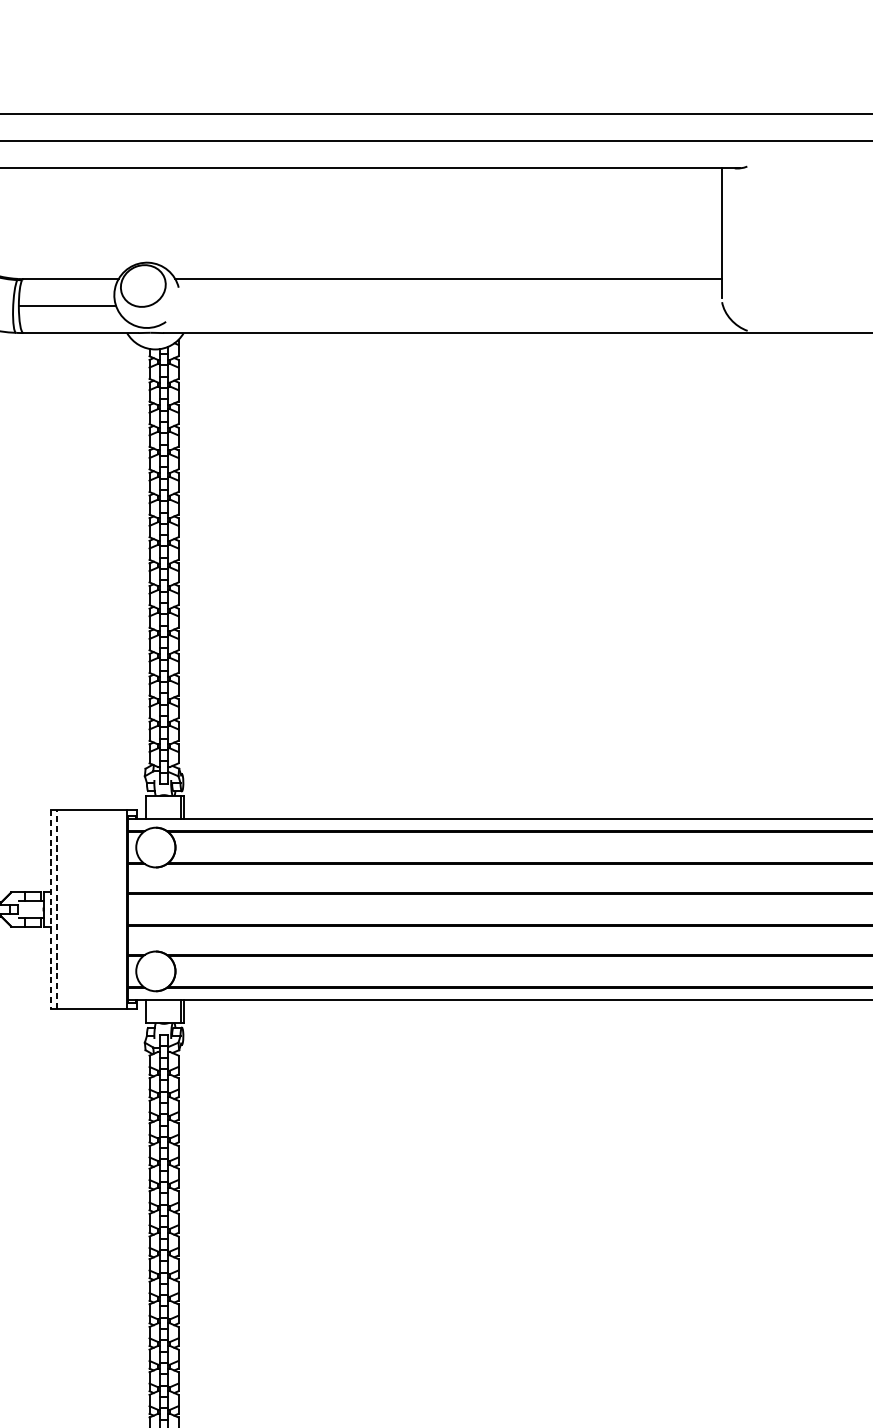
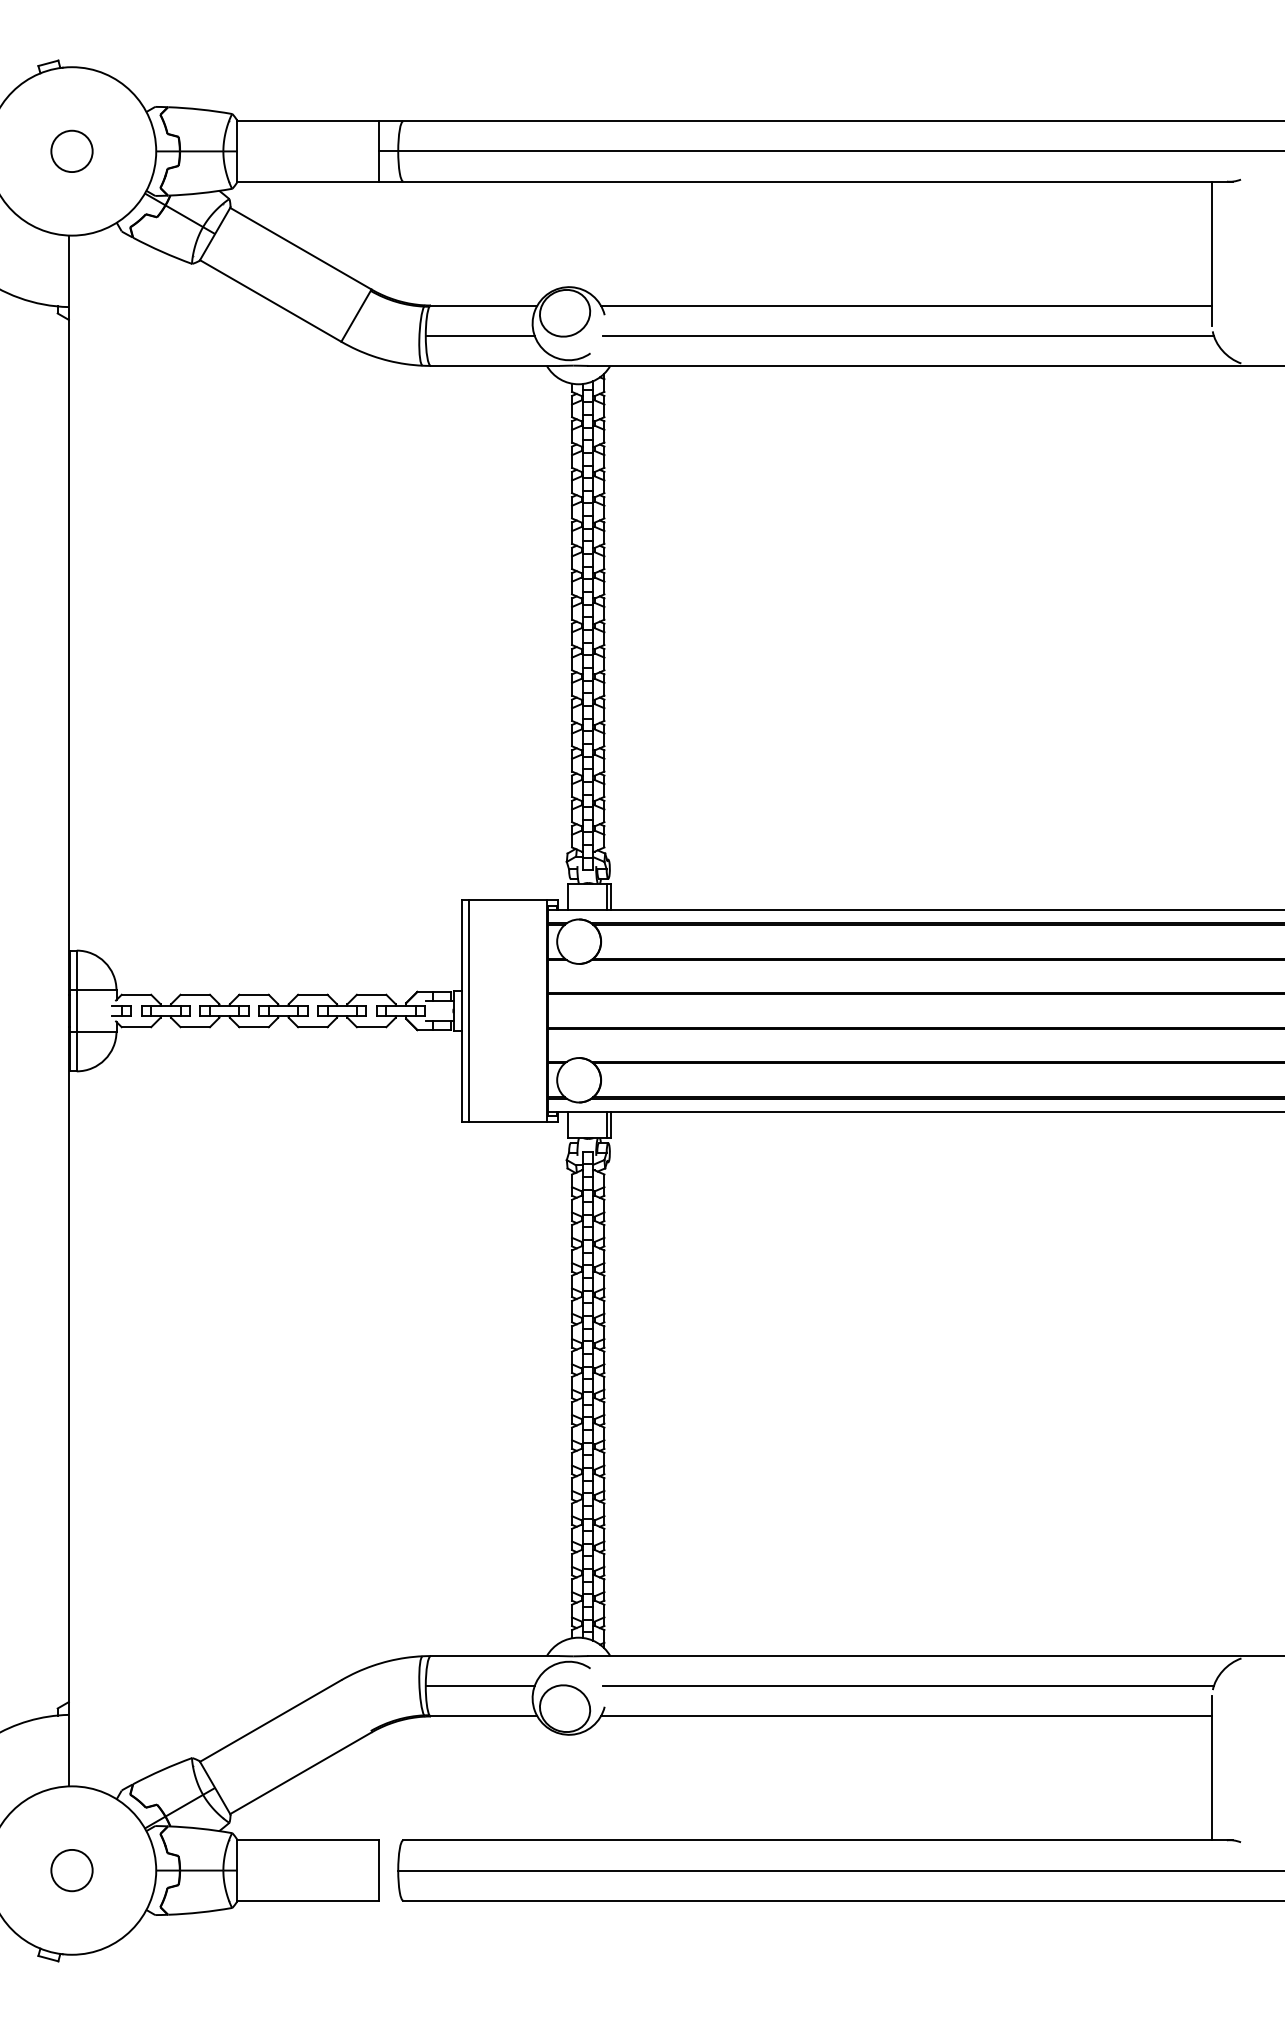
line: (449, 305) -> (907, 335), added
line: (51, 909) -> (462, 1011), dashed -> solid
line: (57, 909) -> (468, 1010), dashed -> solid

